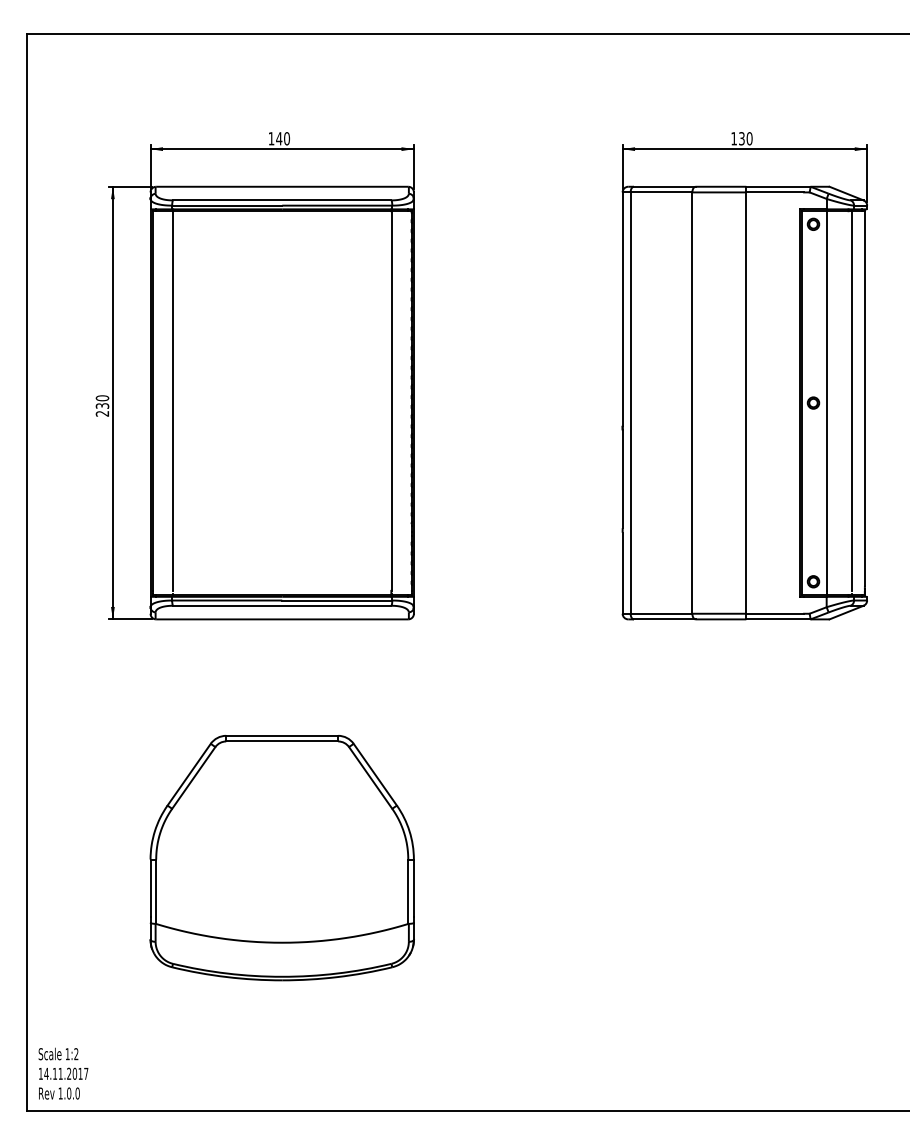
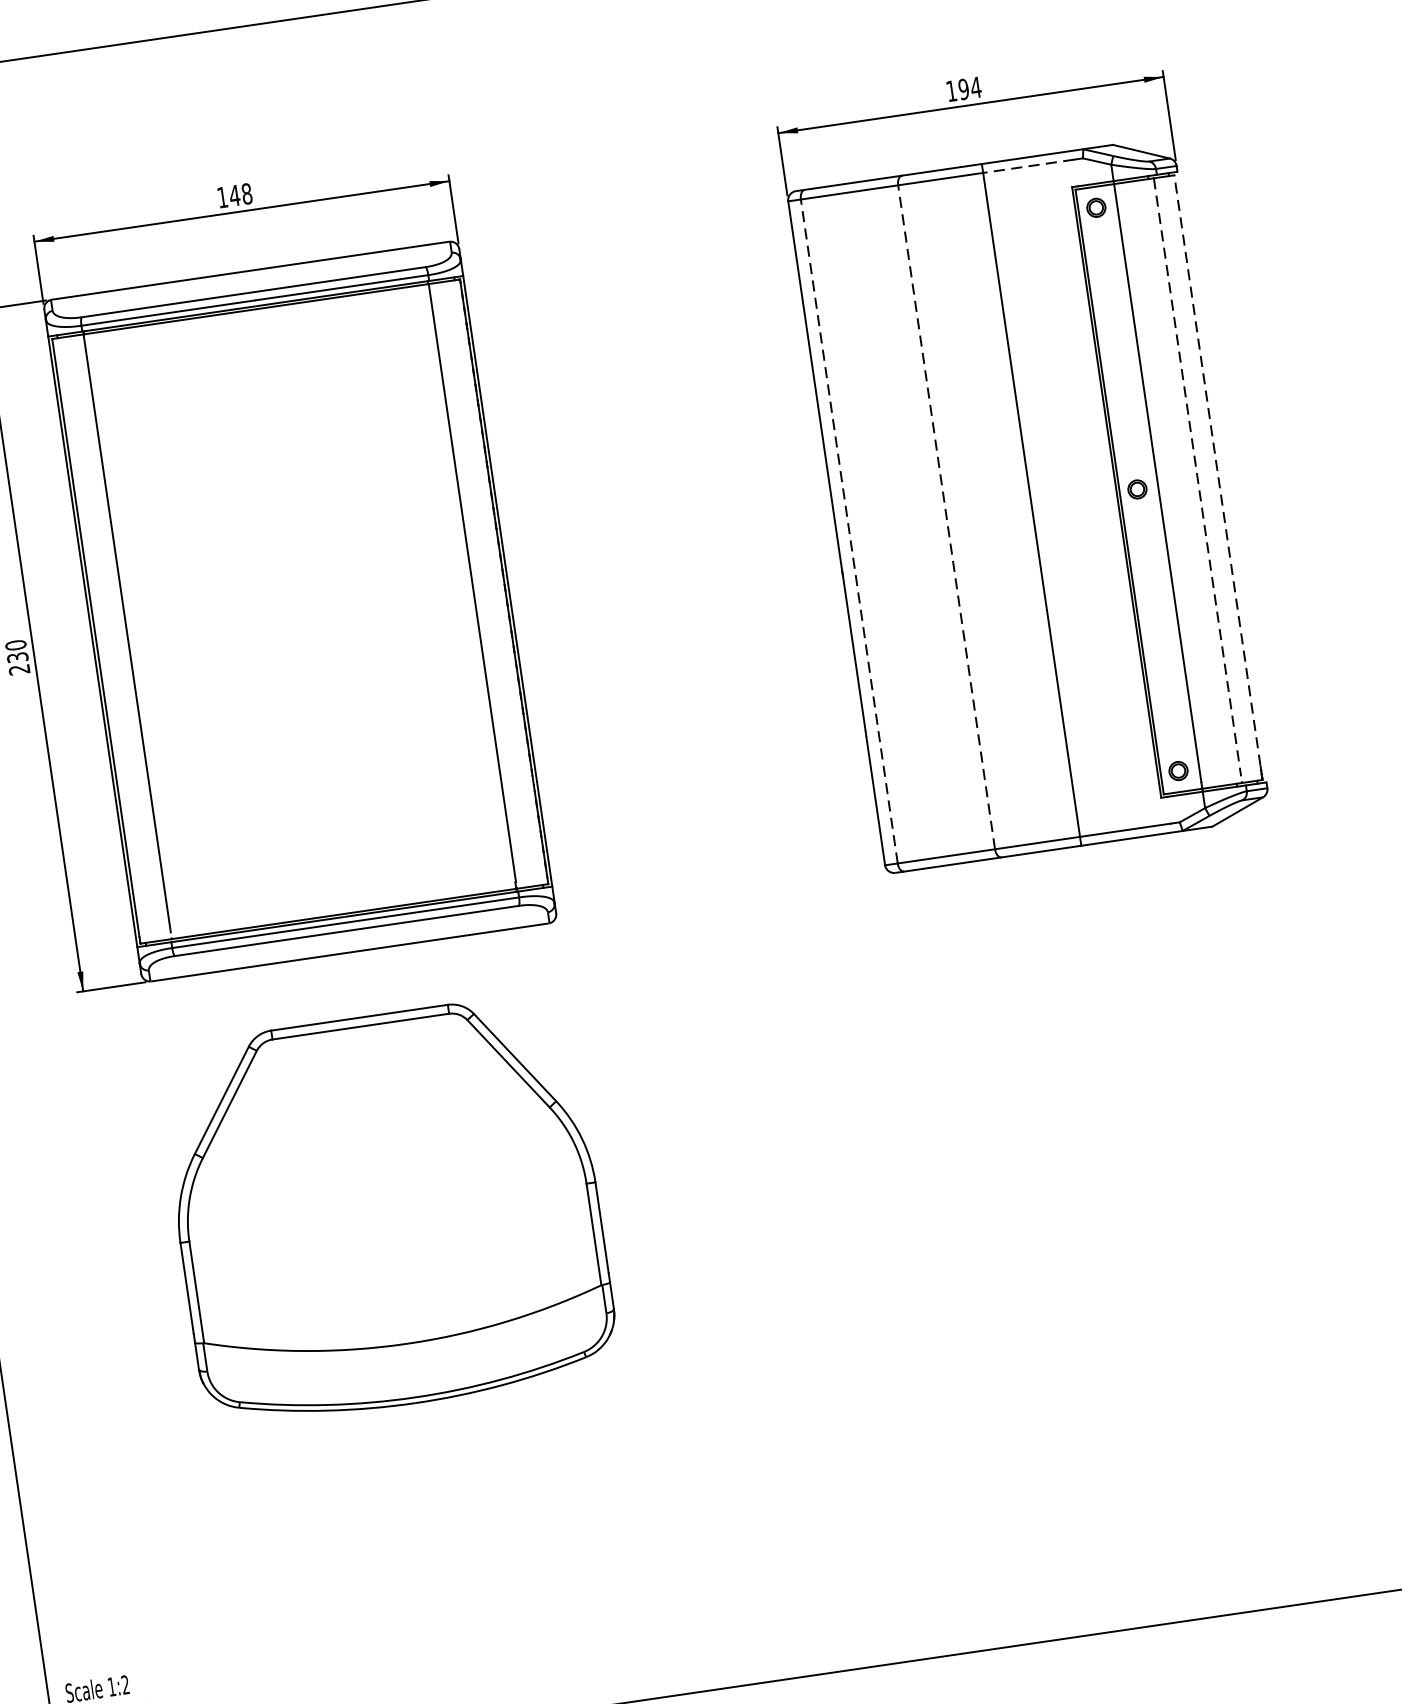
text: (287, 138) -> (247, 193), 140 -> 148
text: (745, 138) -> (969, 88), 130 -> 194
line: (775, 192) -> (1029, 166), solid -> dashed
line: (864, 398) -> (1216, 470), solid -> dashed
line: (851, 400) -> (1196, 476), solid -> dashed
line: (630, 403) -> (849, 532), solid -> dashed
line: (692, 403) -> (946, 517), solid -> dashed
part: (281, 858) -> (386, 1211), moved

